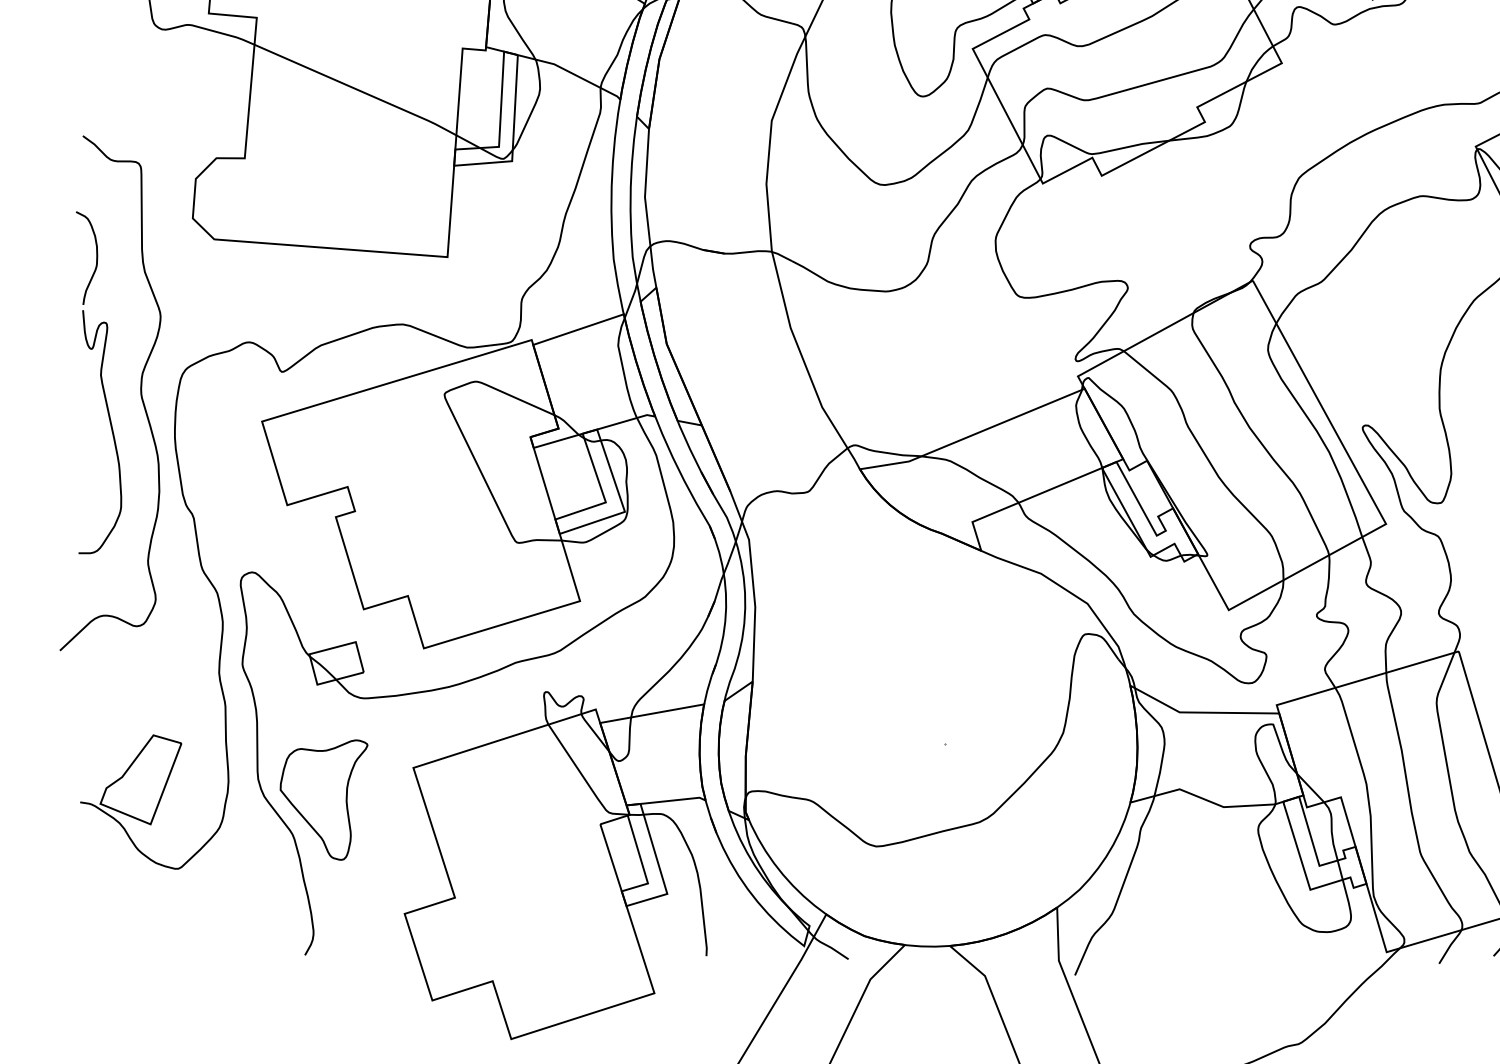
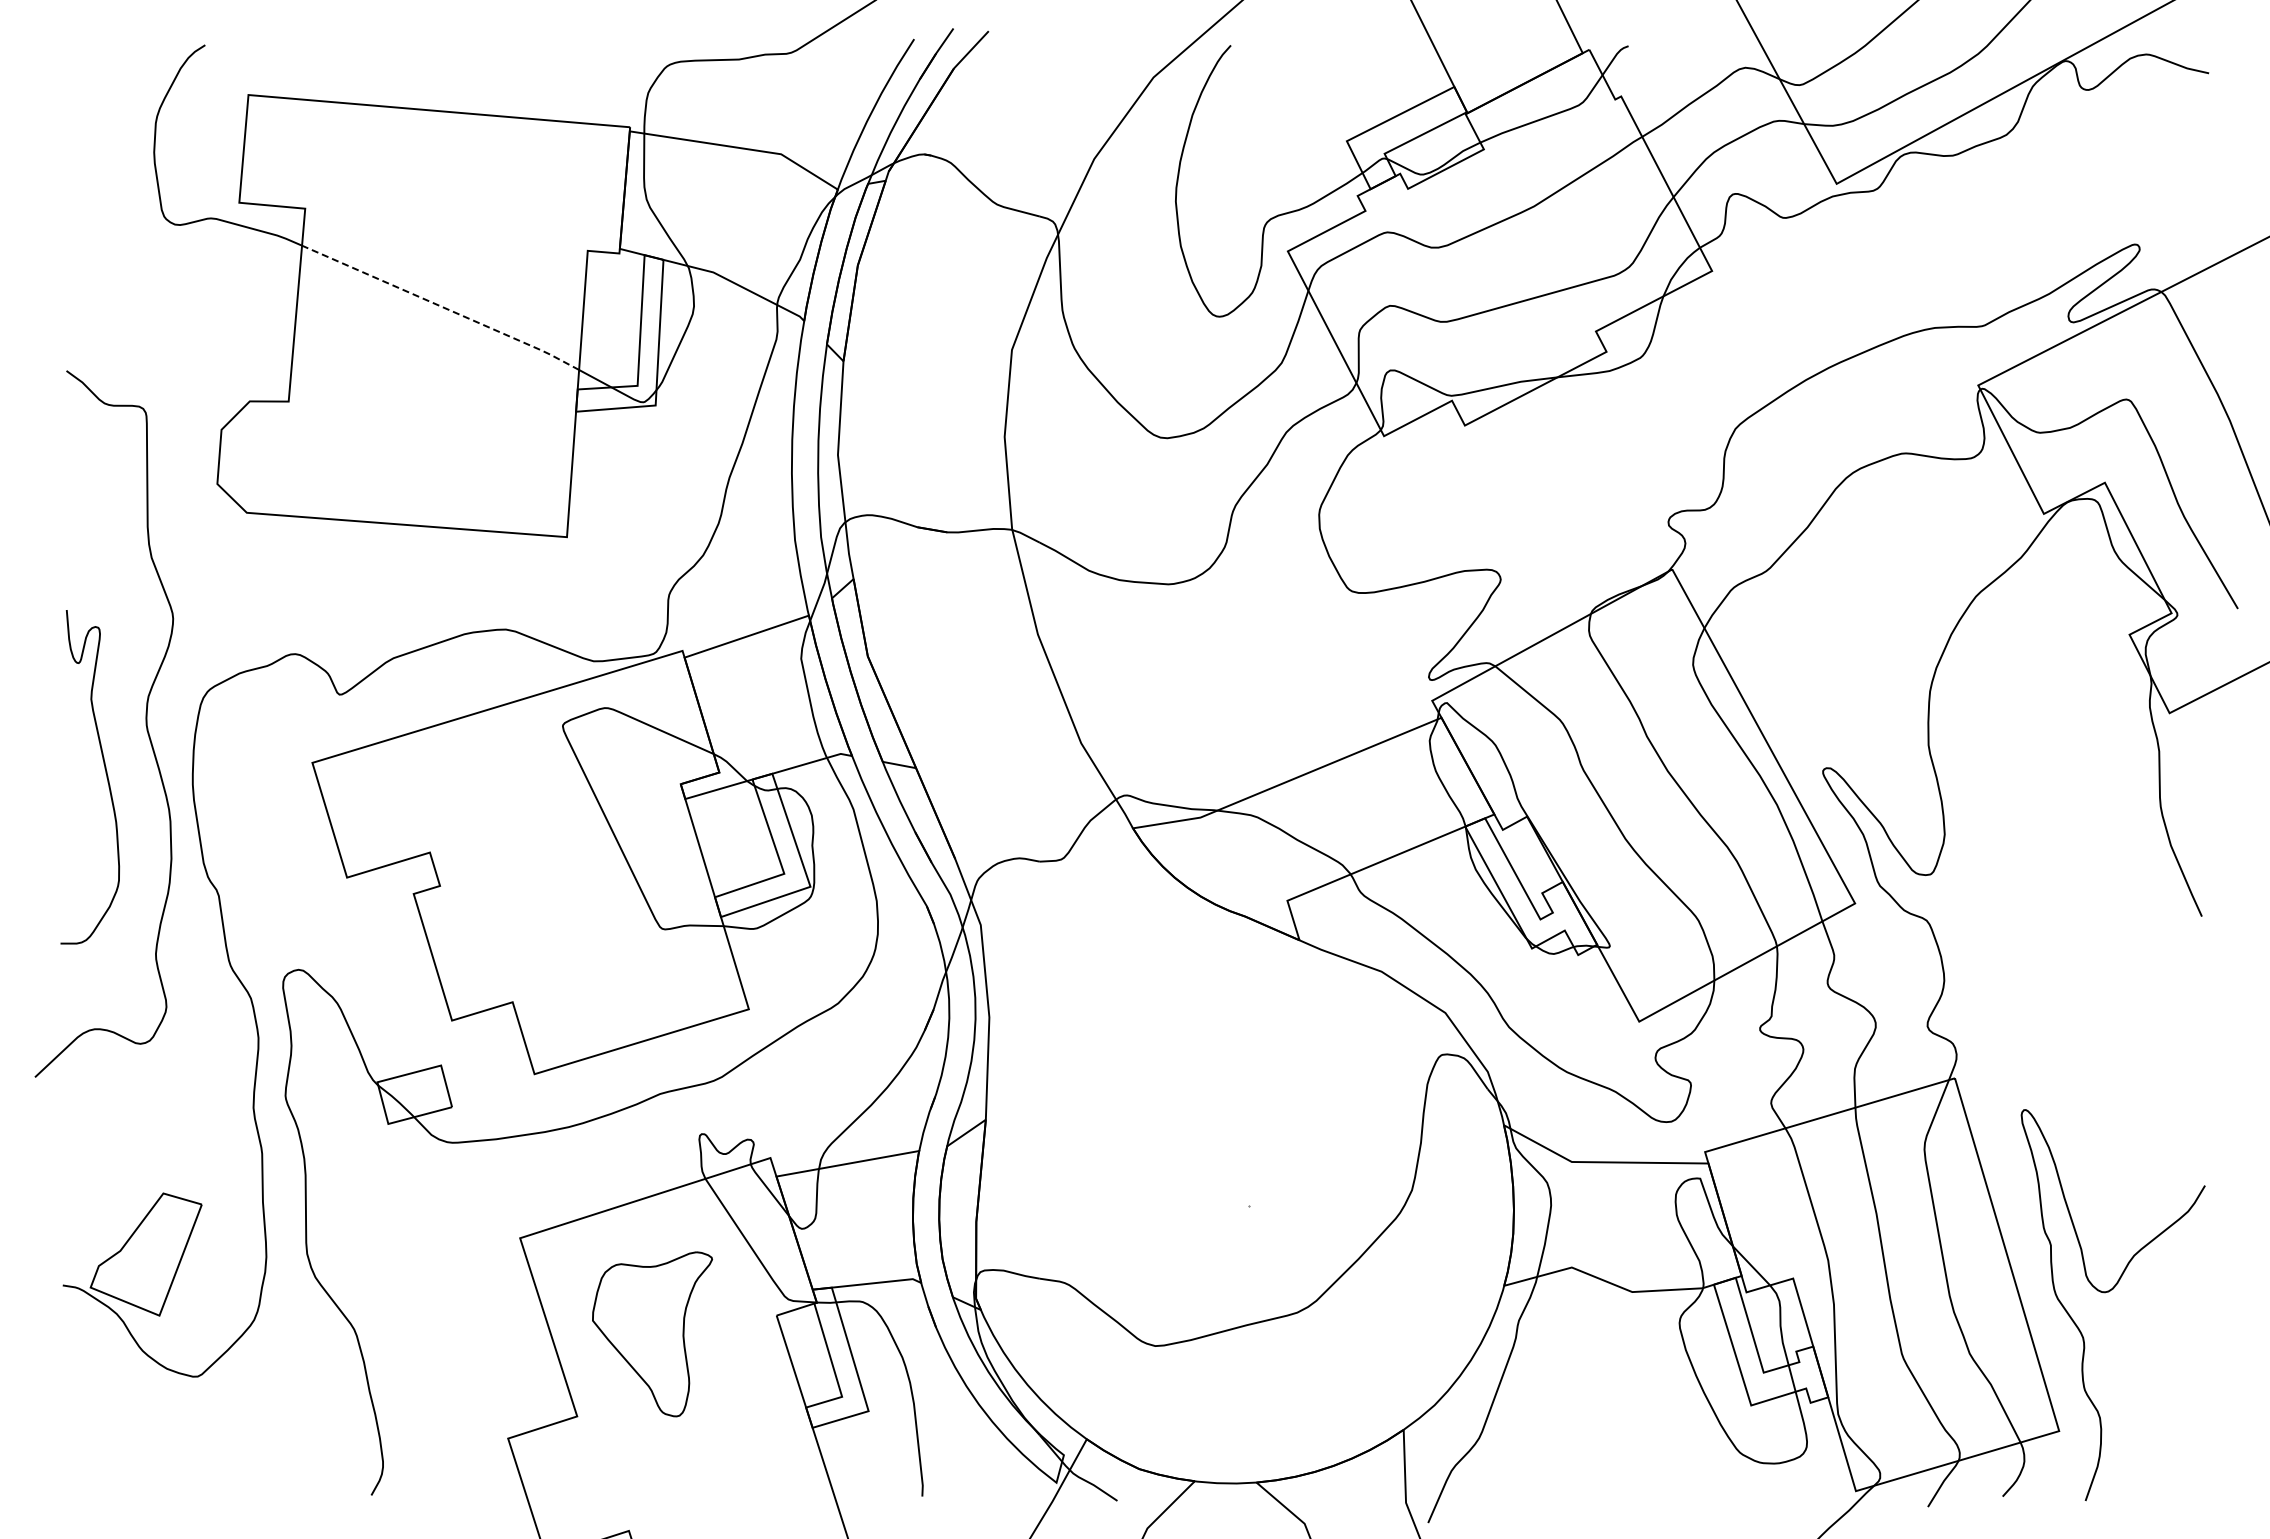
line: (356, 89) -> (442, 306), solid -> dashed
curve: (96, 258) -> (85, 538), removed
part: (324, 800) -> (652, 1334), moved

